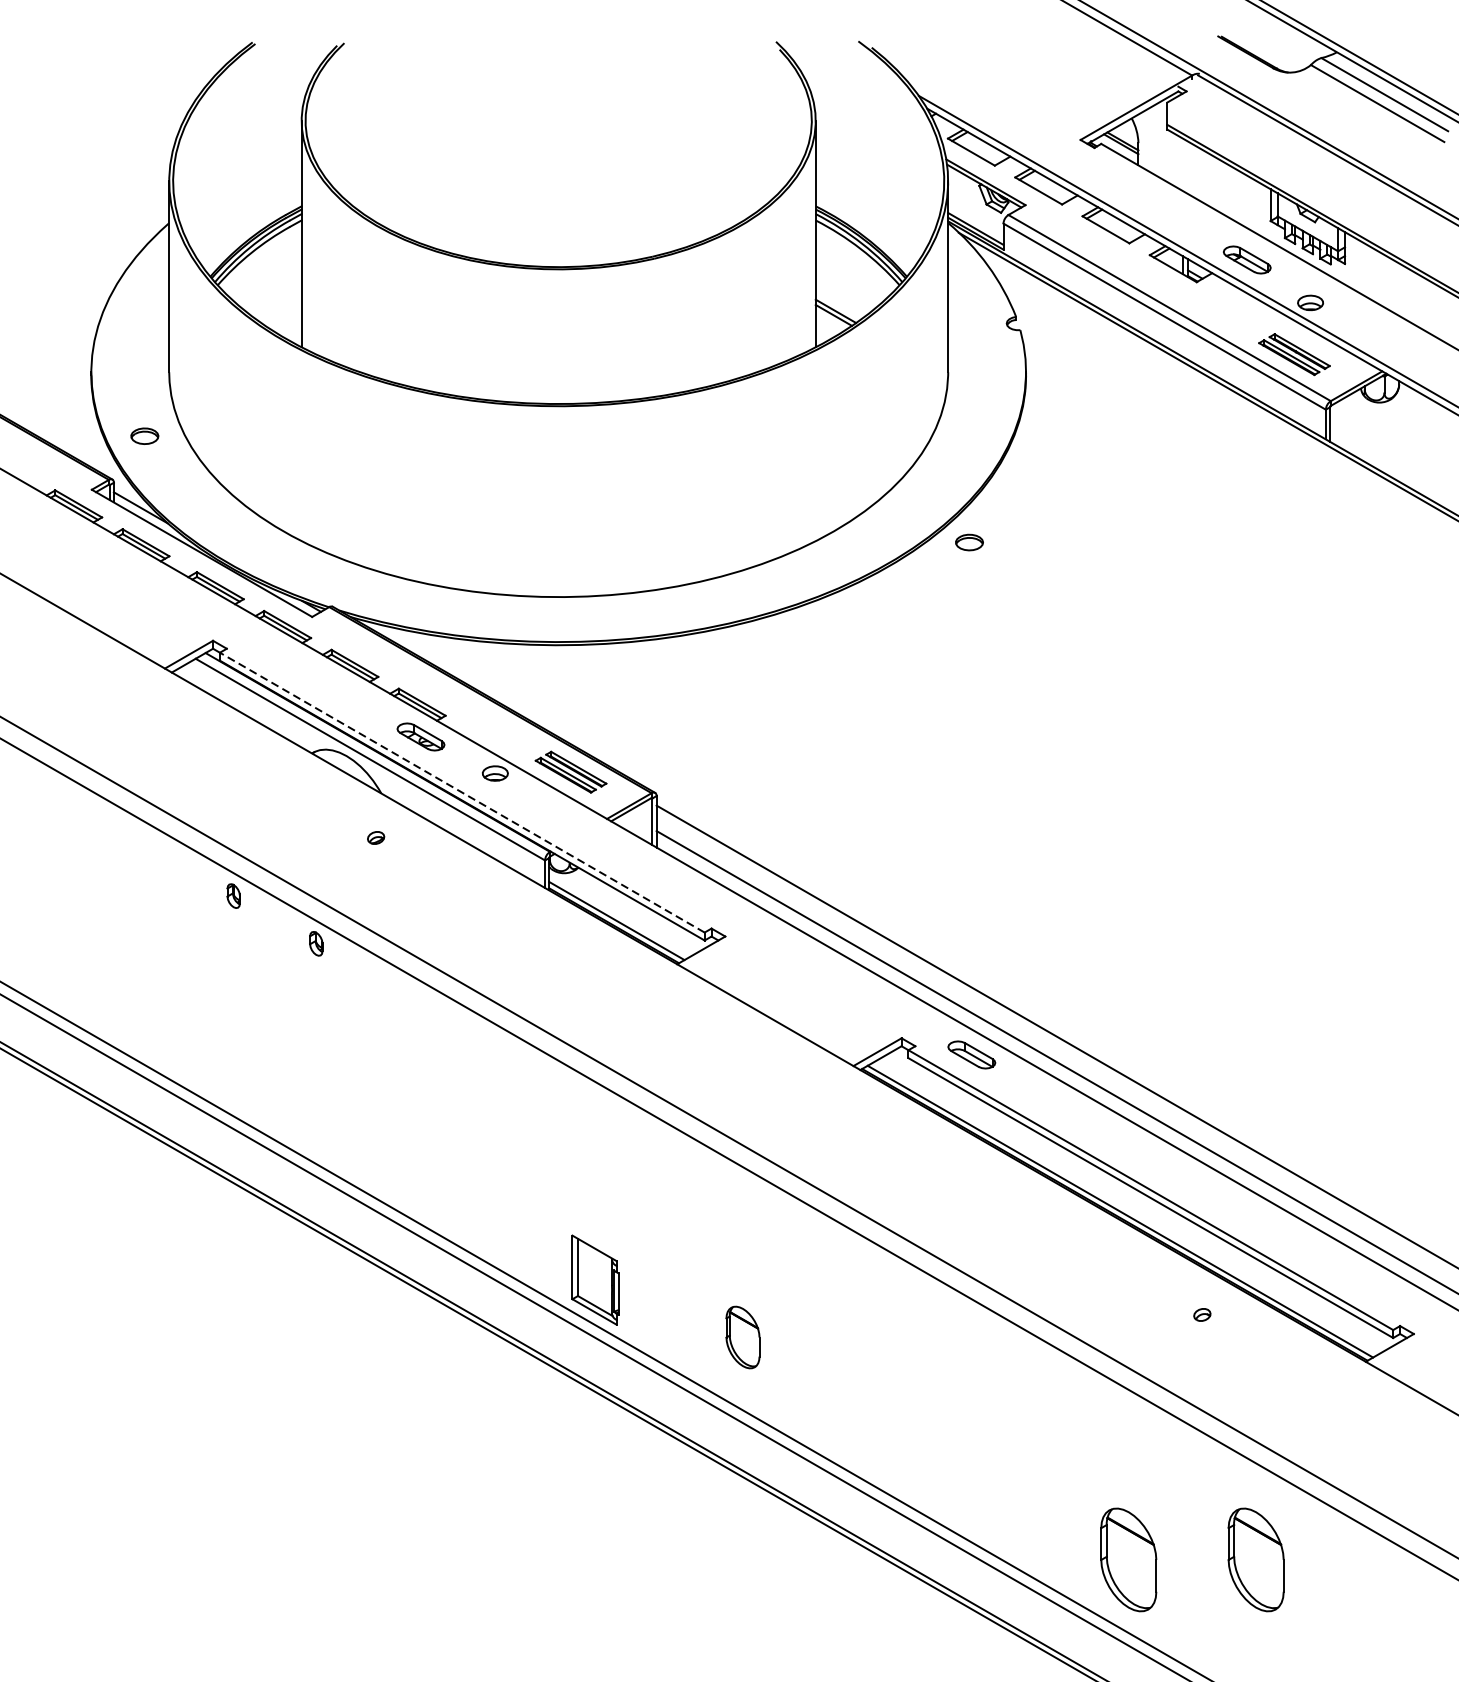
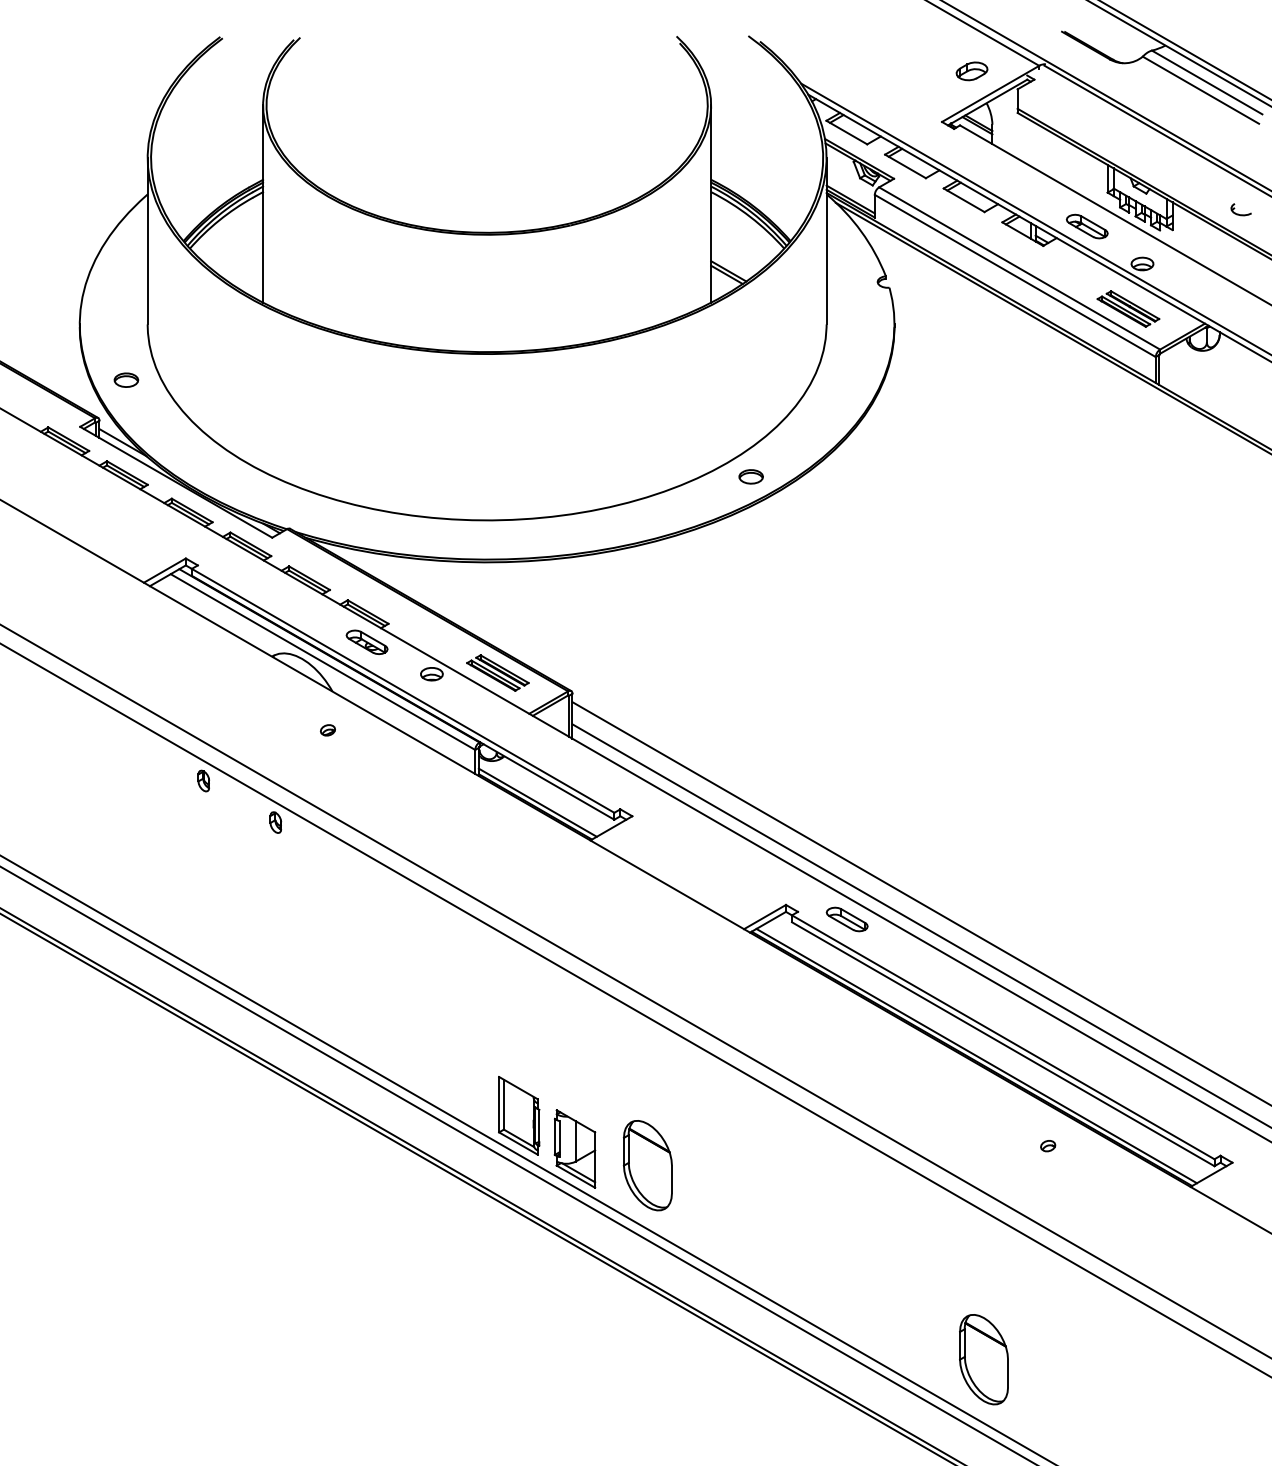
part: (1114, 82) -> (971, 71), added
part: (1423, 240) -> (1240, 209), added
part: (968, 542) -> (750, 476), moved
line: (462, 792) -> (403, 690), dashed -> solid
part: (658, 1317) -> (574, 1148), added
part: (742, 1337) -> (647, 1165), size x1.67
part: (1255, 1559) -> (1094, 1359), removed

